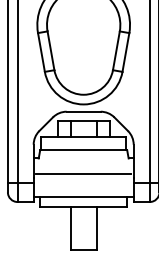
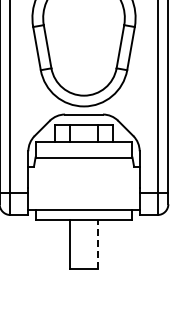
line: (83, 173) -> (83, 183), removed
line: (96, 228) -> (98, 244), solid -> dashed

